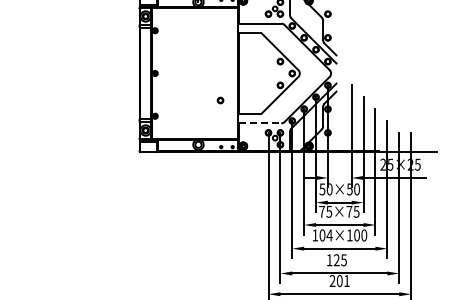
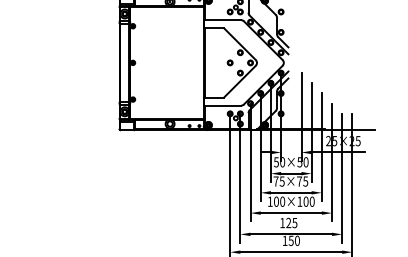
part: (220, 100) -> (230, 62), moved
line: (260, 123) -> (223, 105), dashed -> solid
text: (329, 235) -> (282, 201), 104×100 -> 100×100
text: (339, 281) -> (291, 241), 201 -> 150

